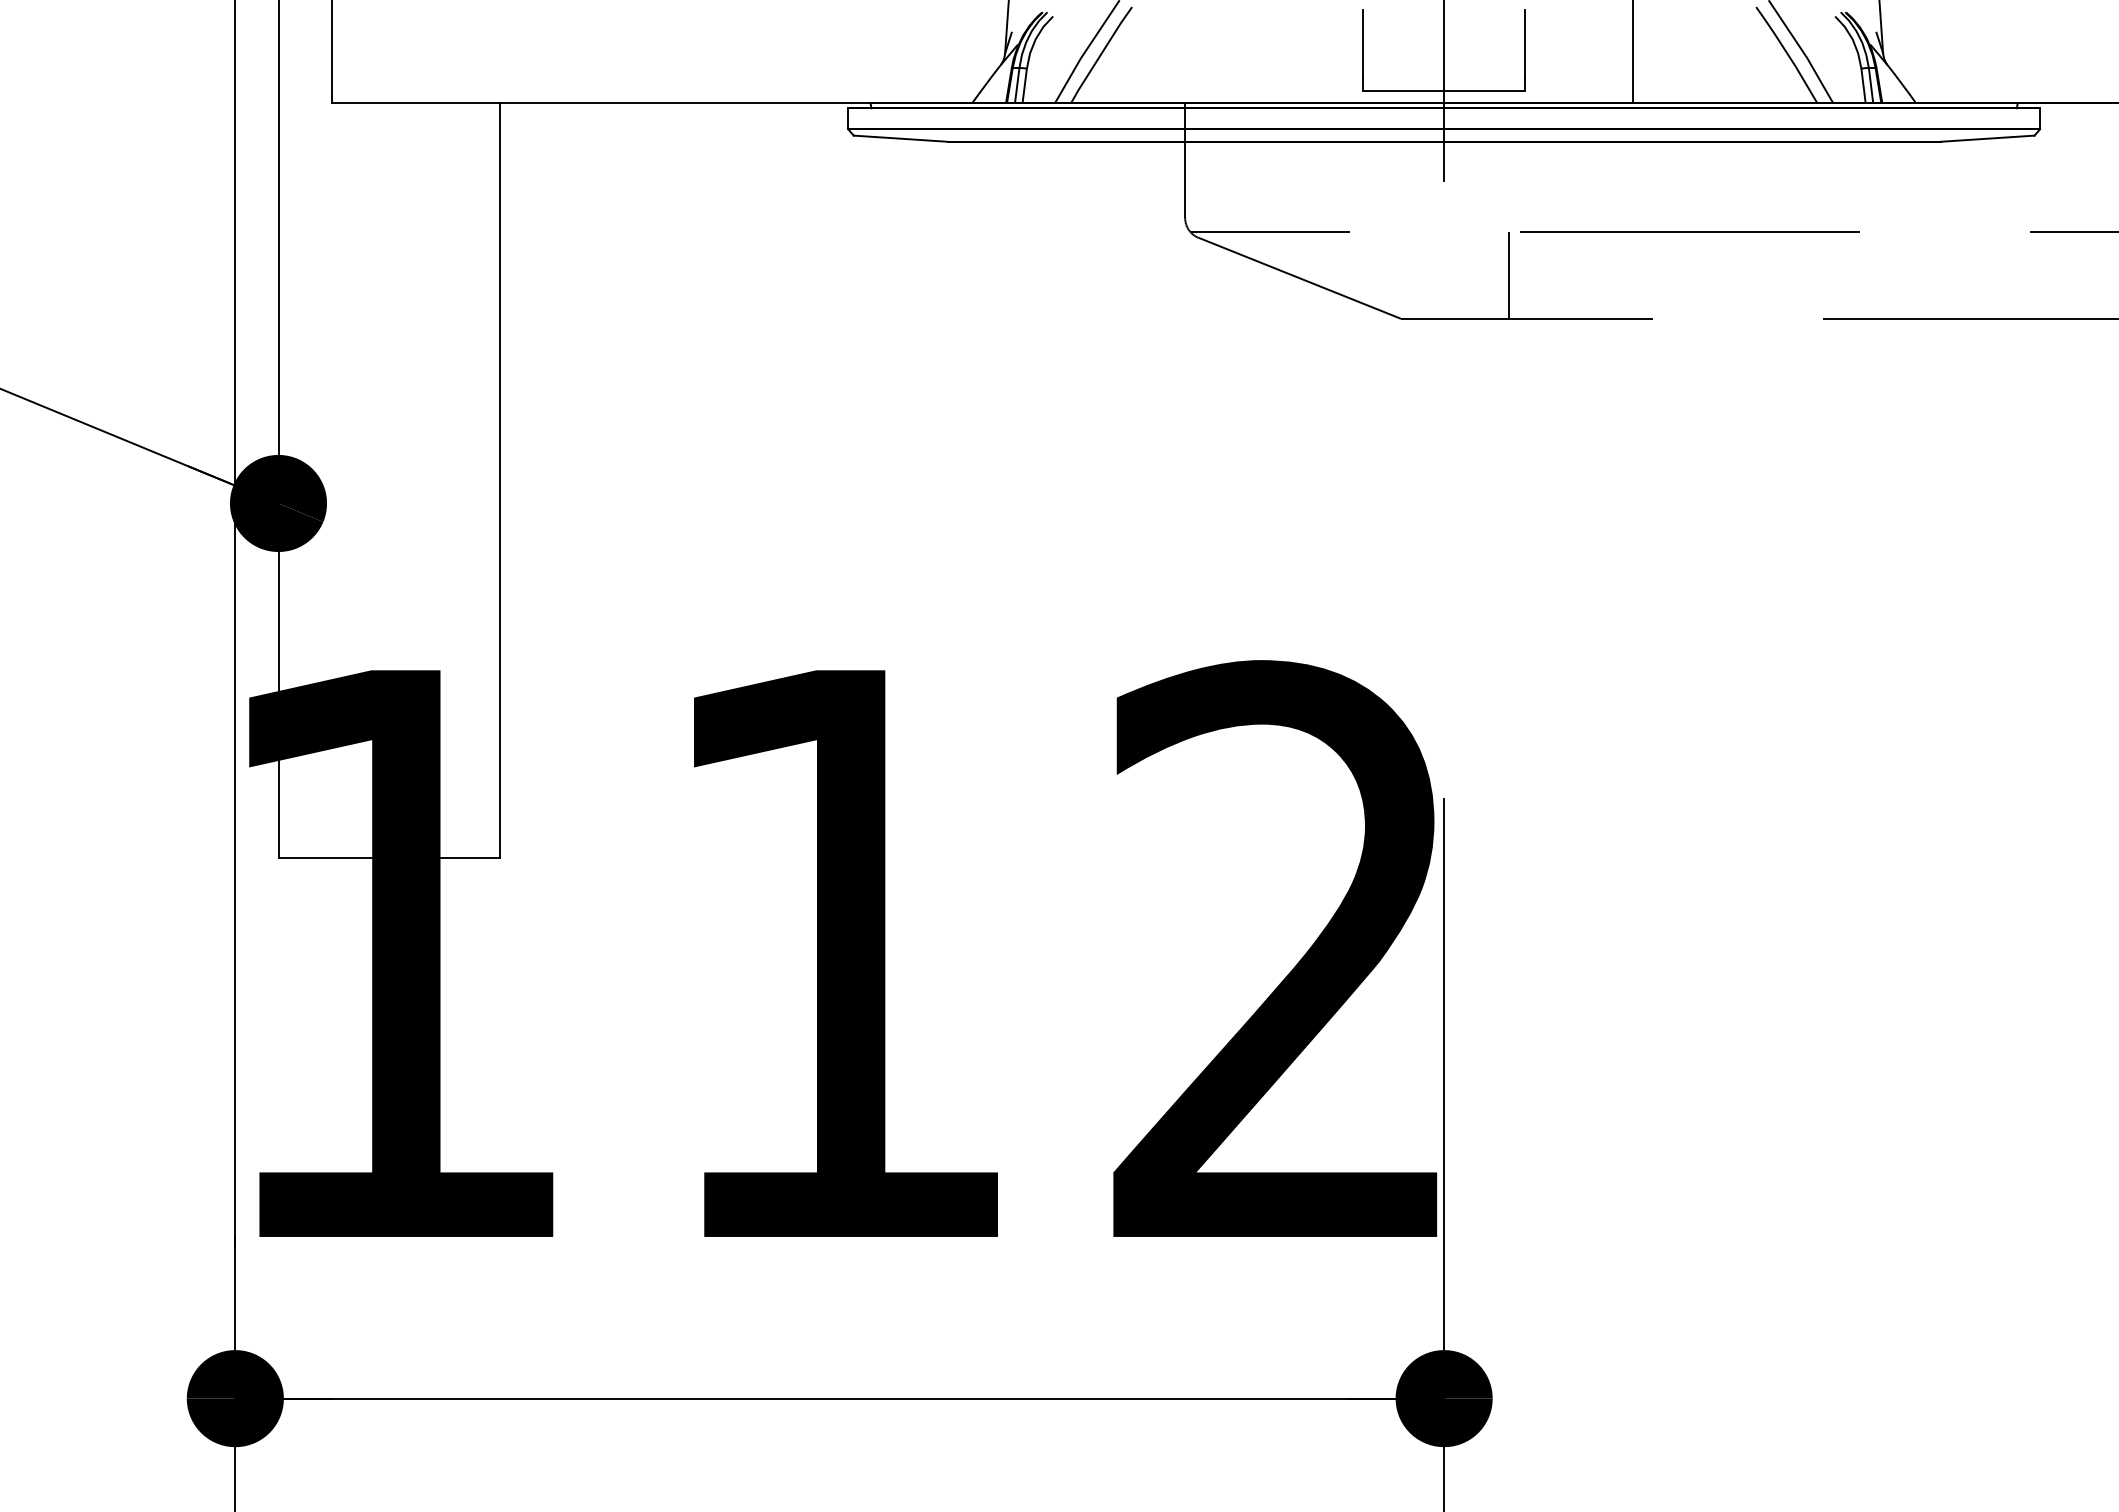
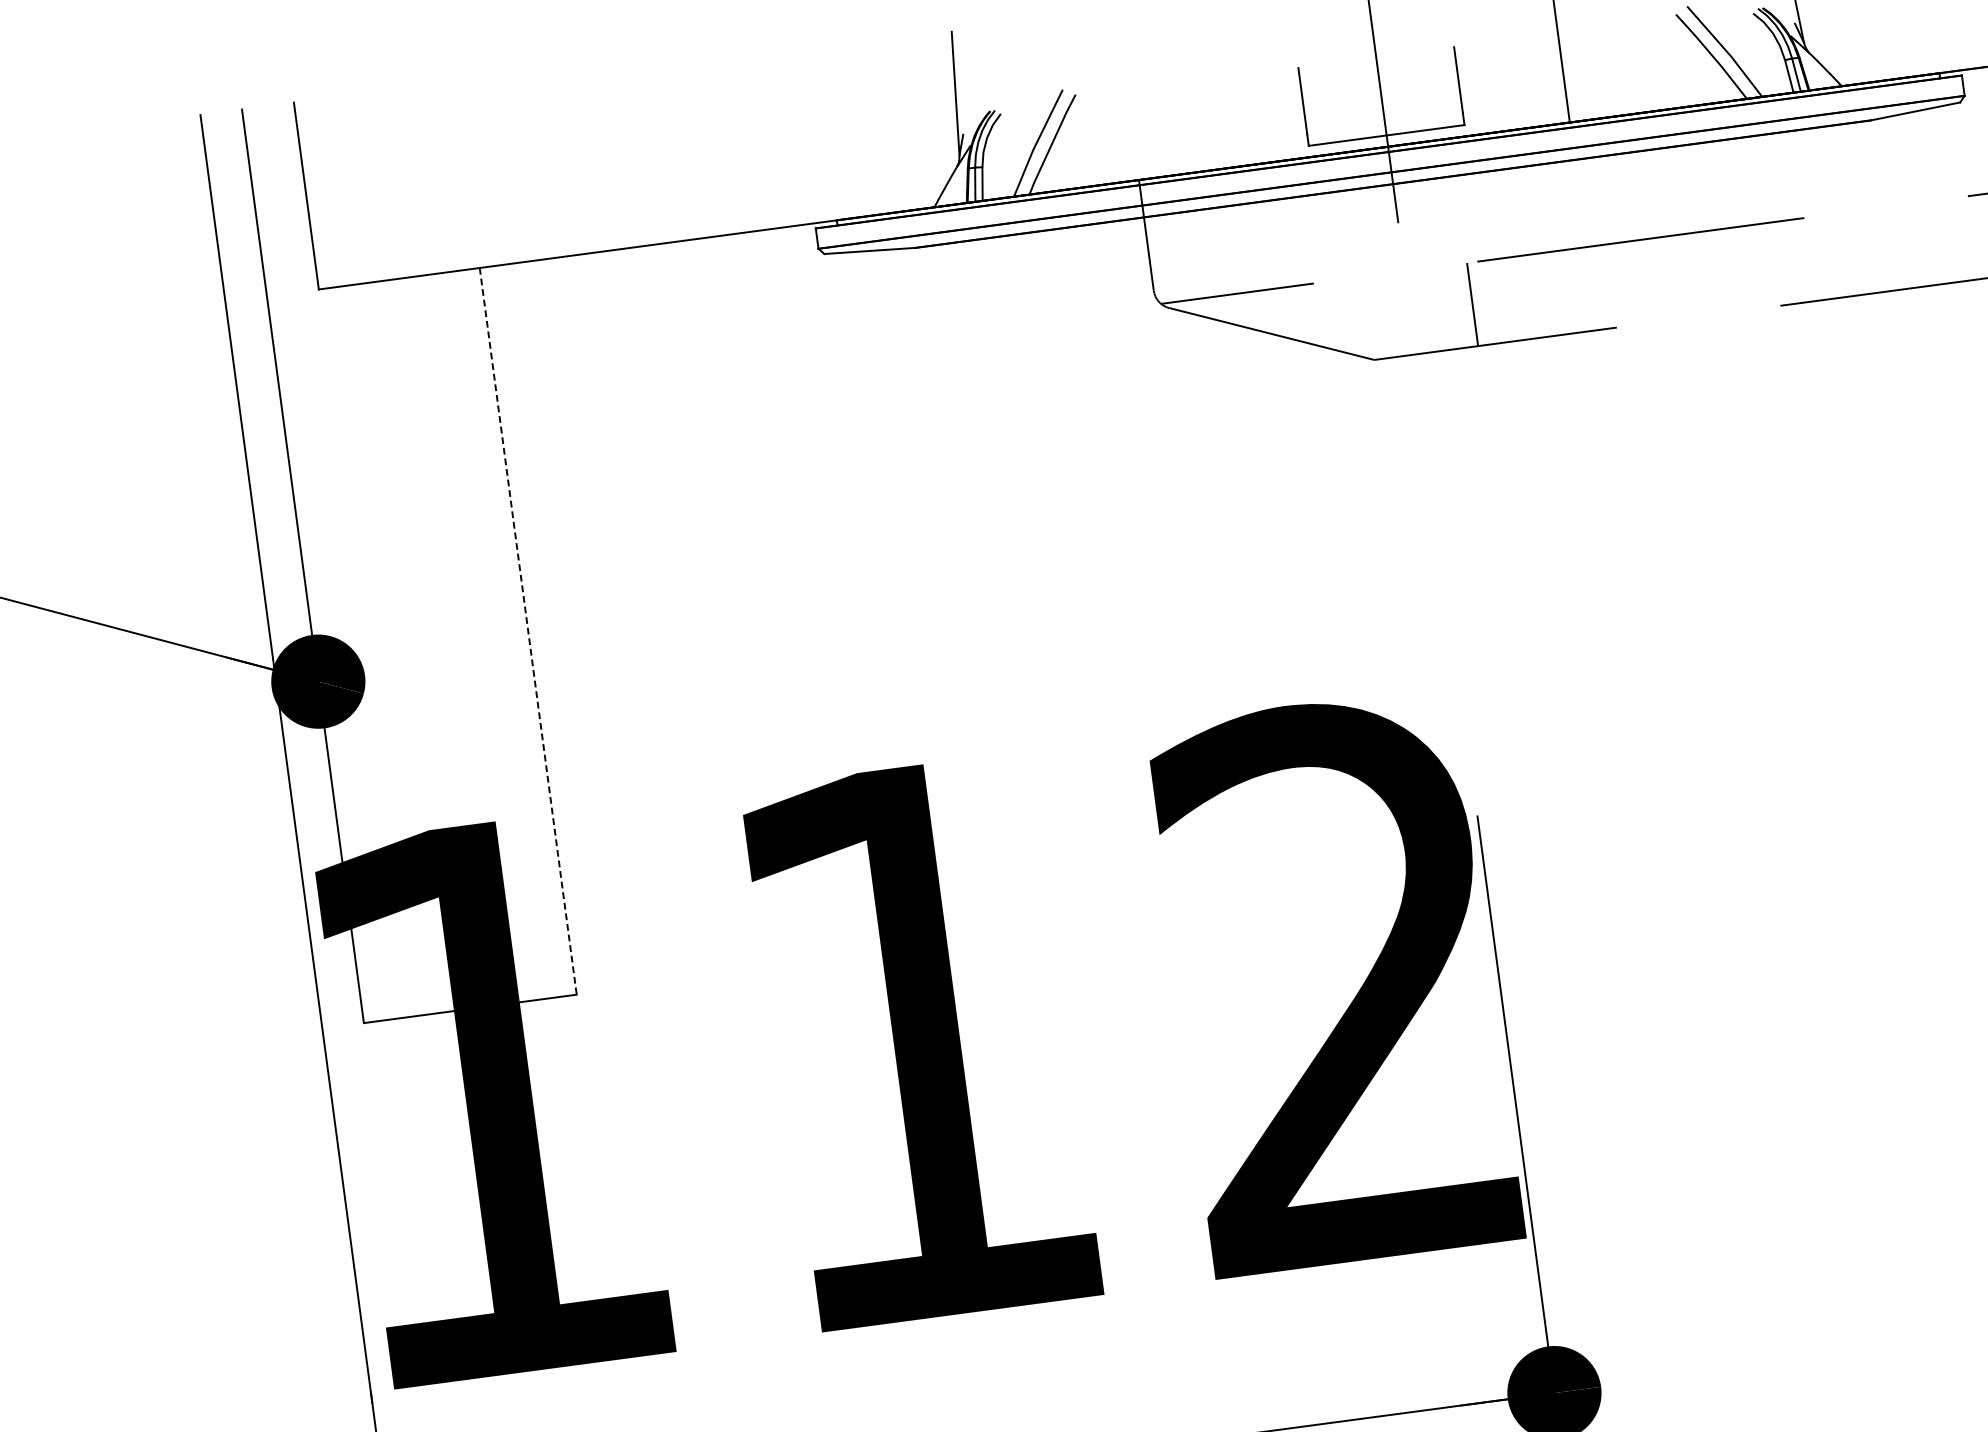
line: (499, 480) -> (527, 631), solid -> dashed

